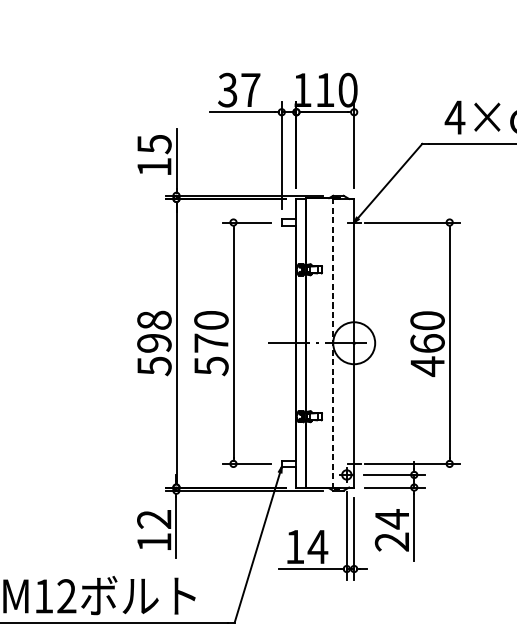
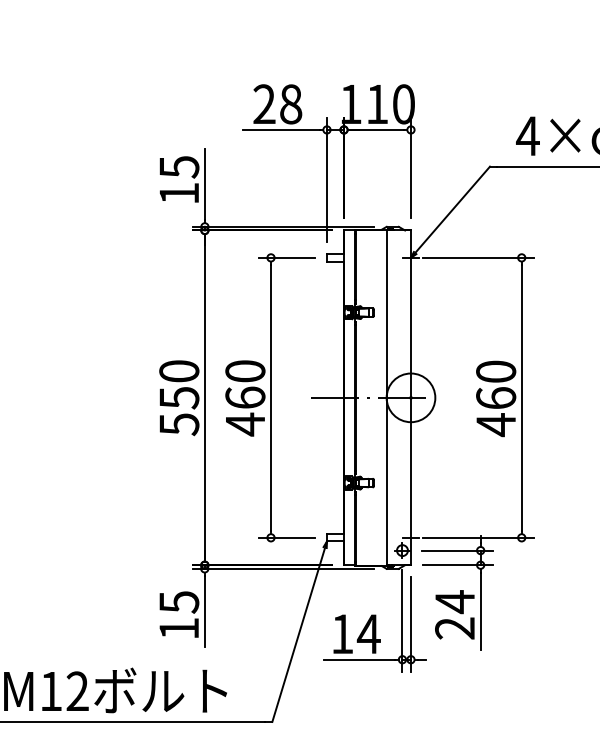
text: (239, 90) -> (277, 104), 37 -> 28
text: (154, 331) -> (179, 384), 598 -> 550
line: (333, 343) -> (386, 398), dashed -> solid
text: (211, 355) -> (245, 411), 570 -> 460
text: (154, 519) -> (179, 602), 12 -> 15

